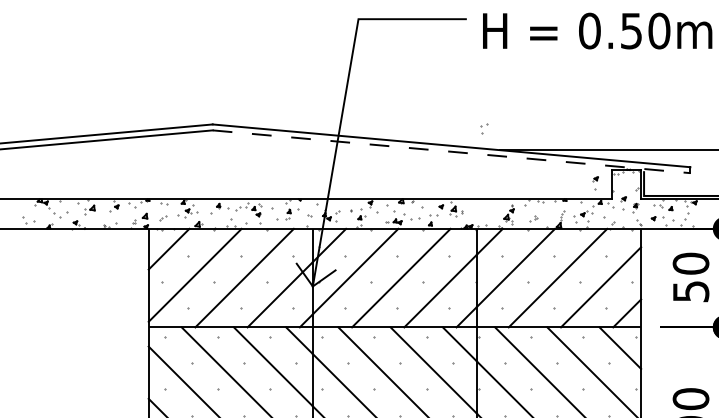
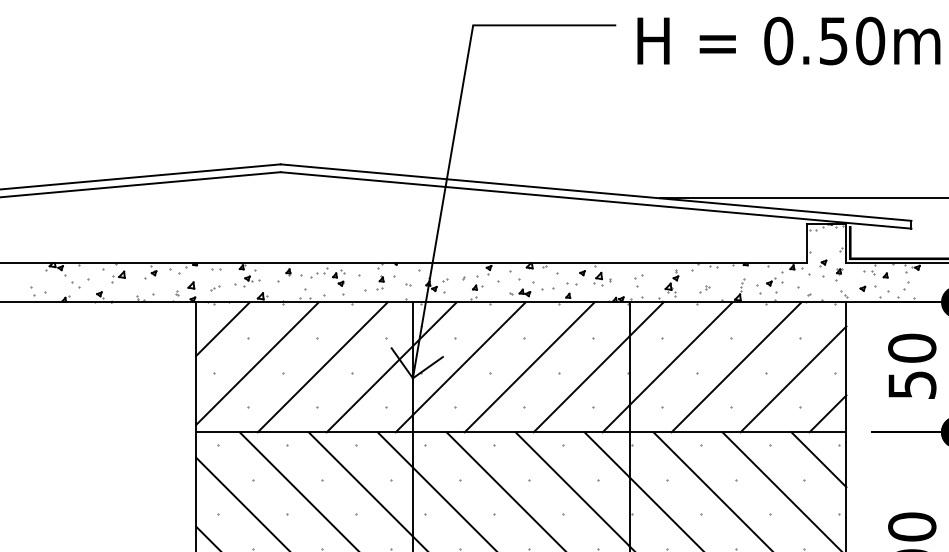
part: (484, 128) -> (639, 280), moved
line: (451, 151) -> (595, 200), dashed -> solid
part: (595, 183) -> (786, 242), removed

